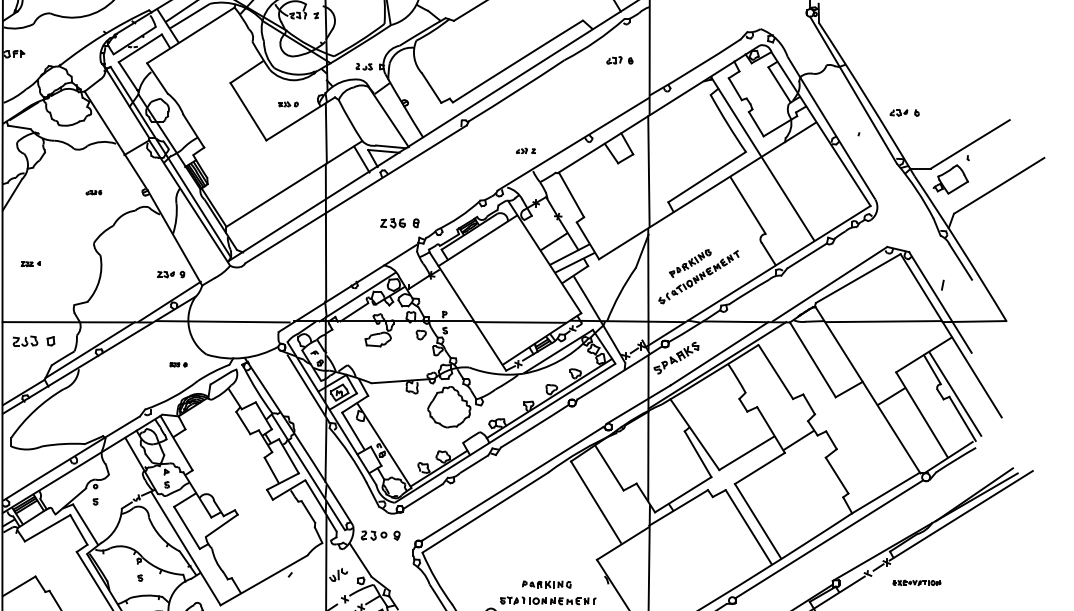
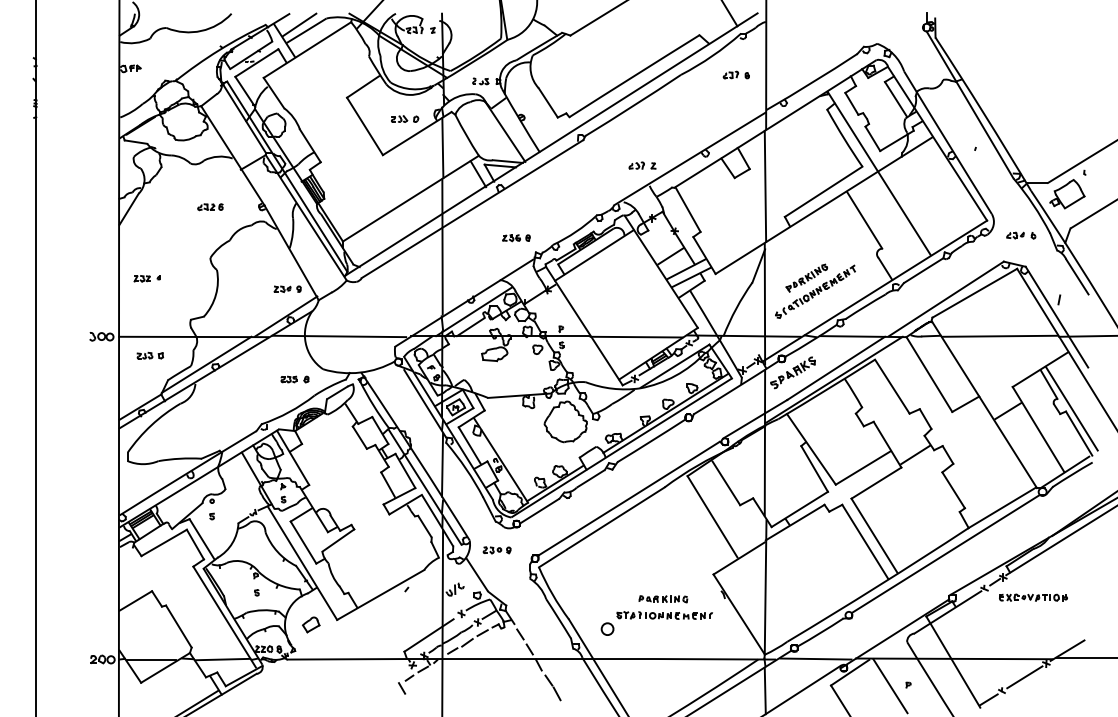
part: (288, 103) -> (405, 118), size x1.43
part: (904, 112) -> (1021, 235), moved
part: (525, 150) -> (642, 165), size x1.43
part: (93, 192) -> (210, 207), size x1.67
part: (399, 223) -> (516, 238), size x0.71
part: (29, 263) -> (146, 278), size x1.43
part: (32, 340) -> (149, 355), size x0.62
part: (177, 364) -> (294, 379), size x1.67
part: (379, 535) -> (496, 550), size x0.71
part: (916, 582) -> (1033, 597), size x1.43

